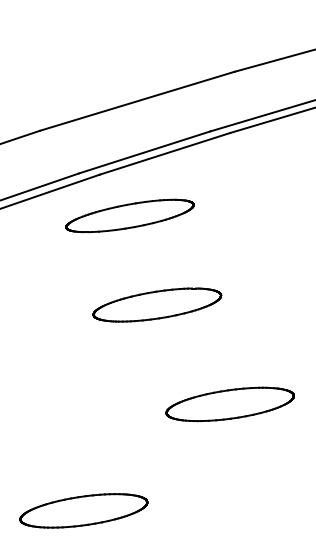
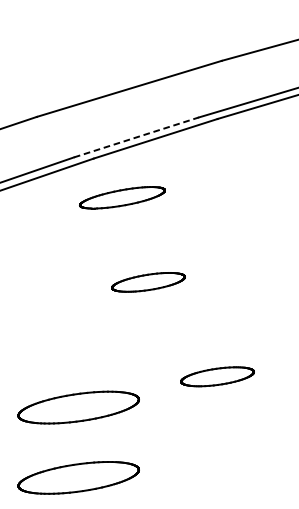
line: (145, 152) -> (137, 137), solid -> dashed
part: (129, 215) -> (122, 197), size x0.7
part: (157, 304) -> (148, 281), size x0.6
part: (229, 404) -> (217, 376), size x0.6
part: (83, 436) -> (78, 407), added

